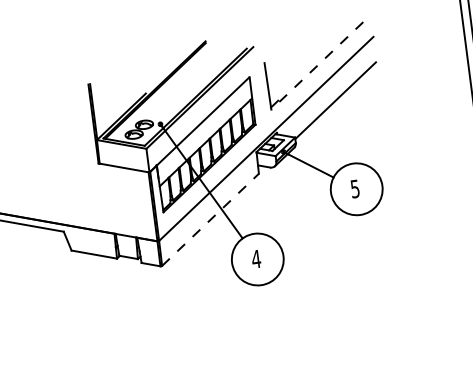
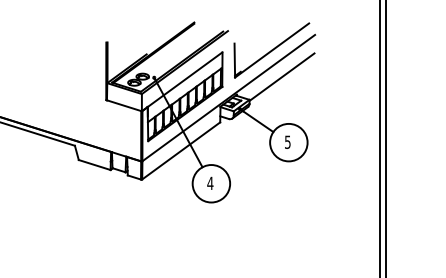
line: (317, 65) -> (272, 50), dashed -> solid
line: (210, 219) -> (181, 150), dashed -> solid

